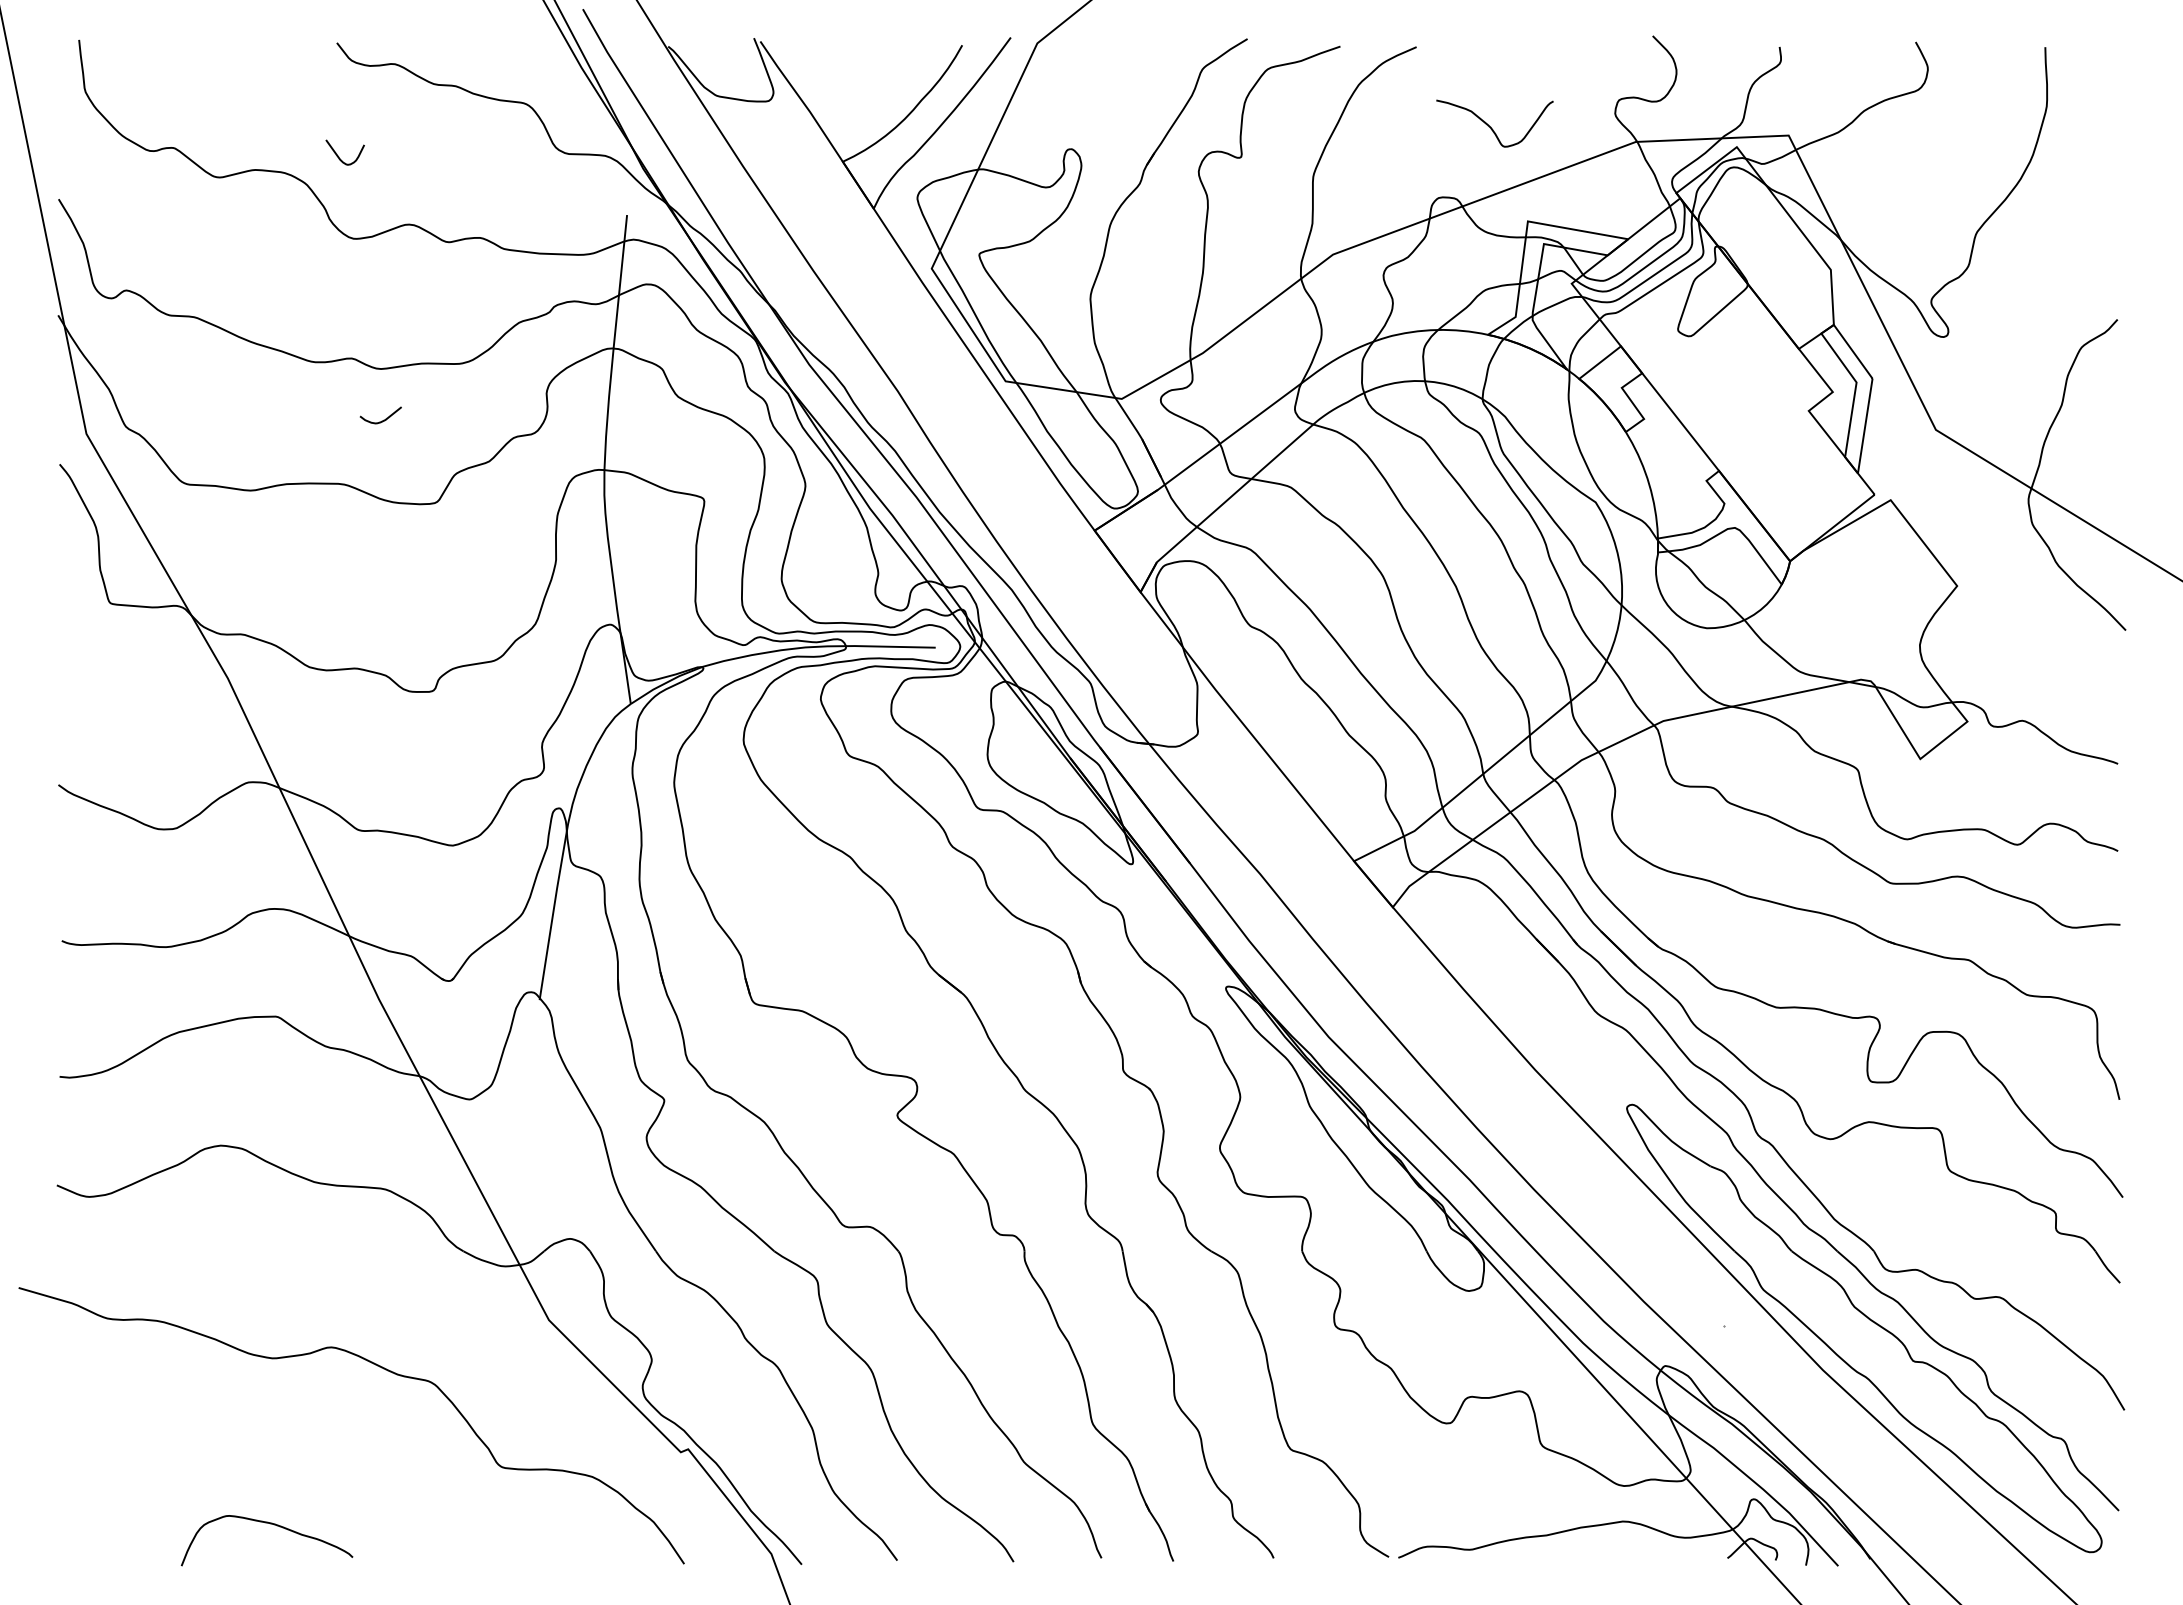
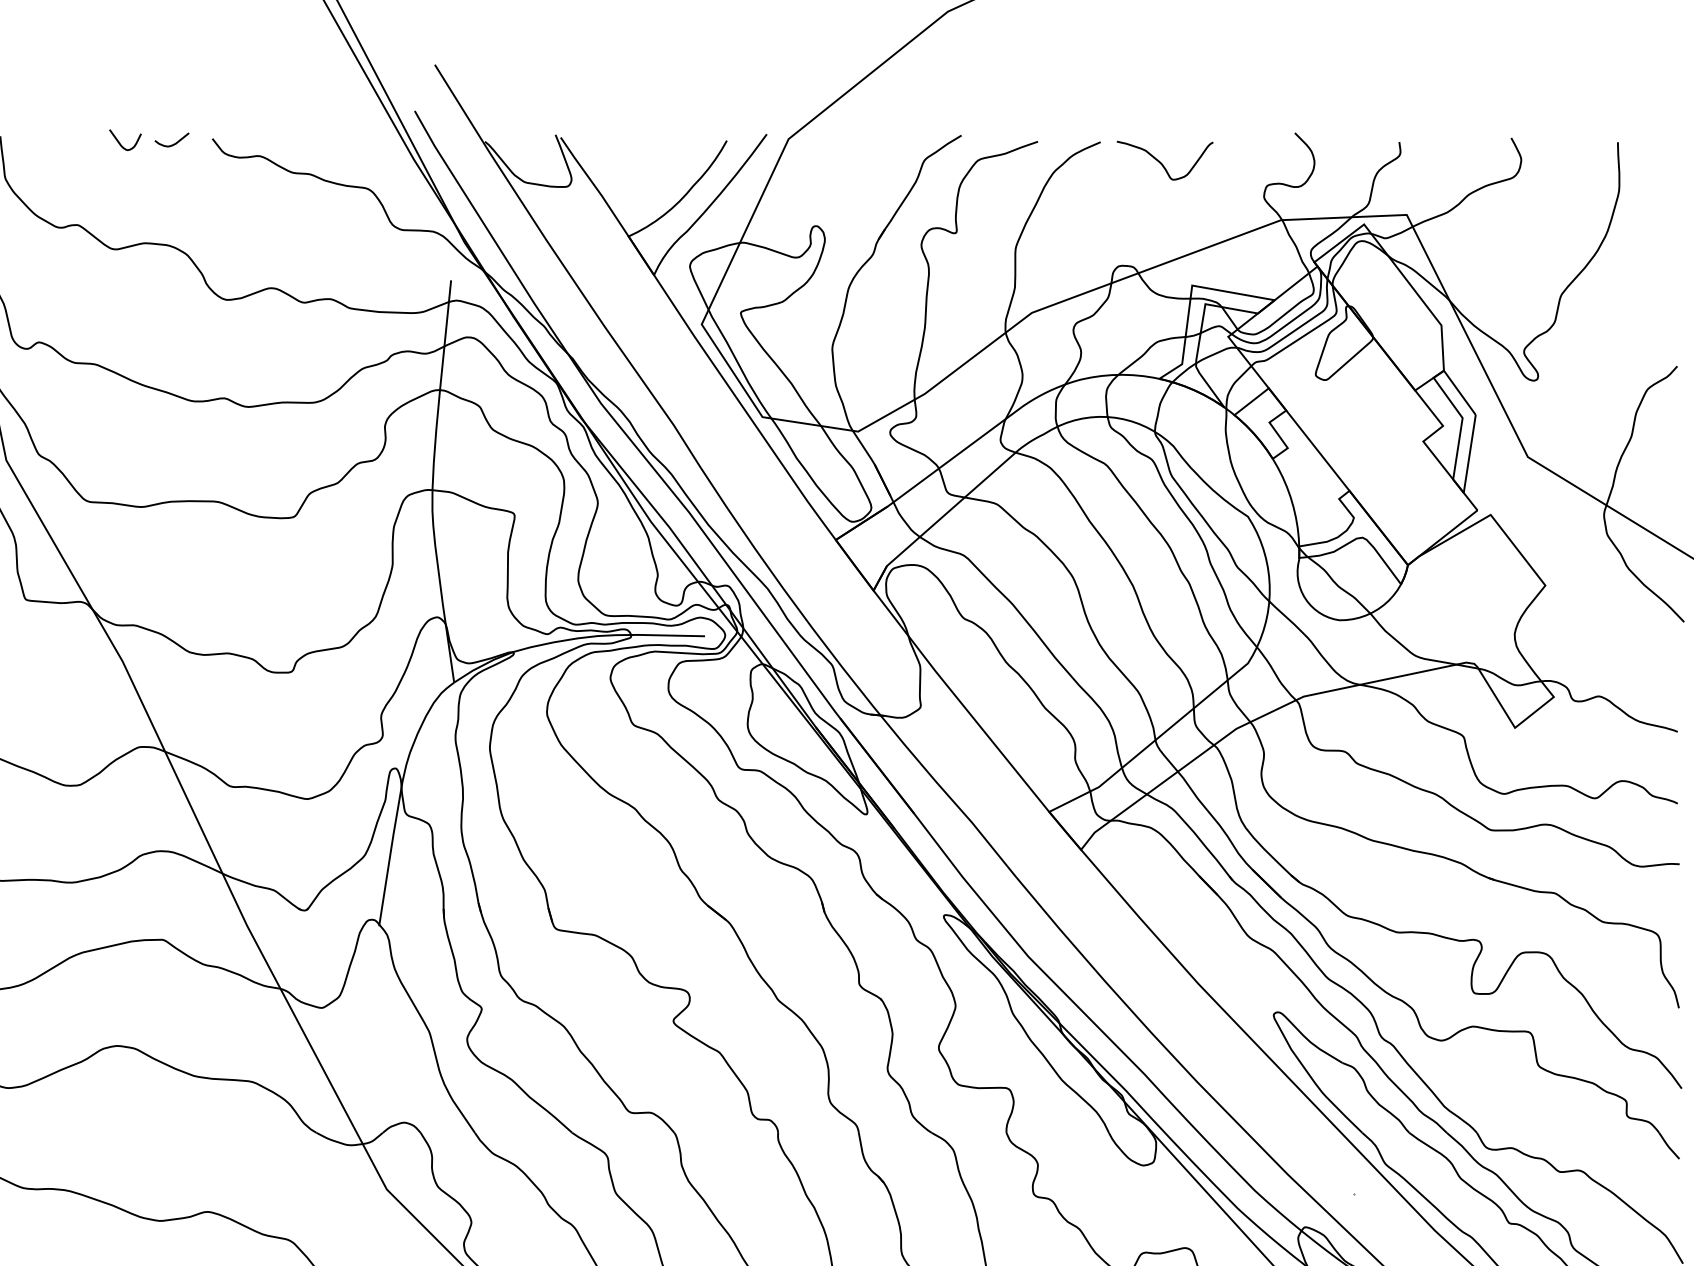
curve: (1490, 126) -> (1161, 163), moved
curve: (339, 156) -> (120, 143), moved
curve: (381, 420) -> (172, 144), moved

